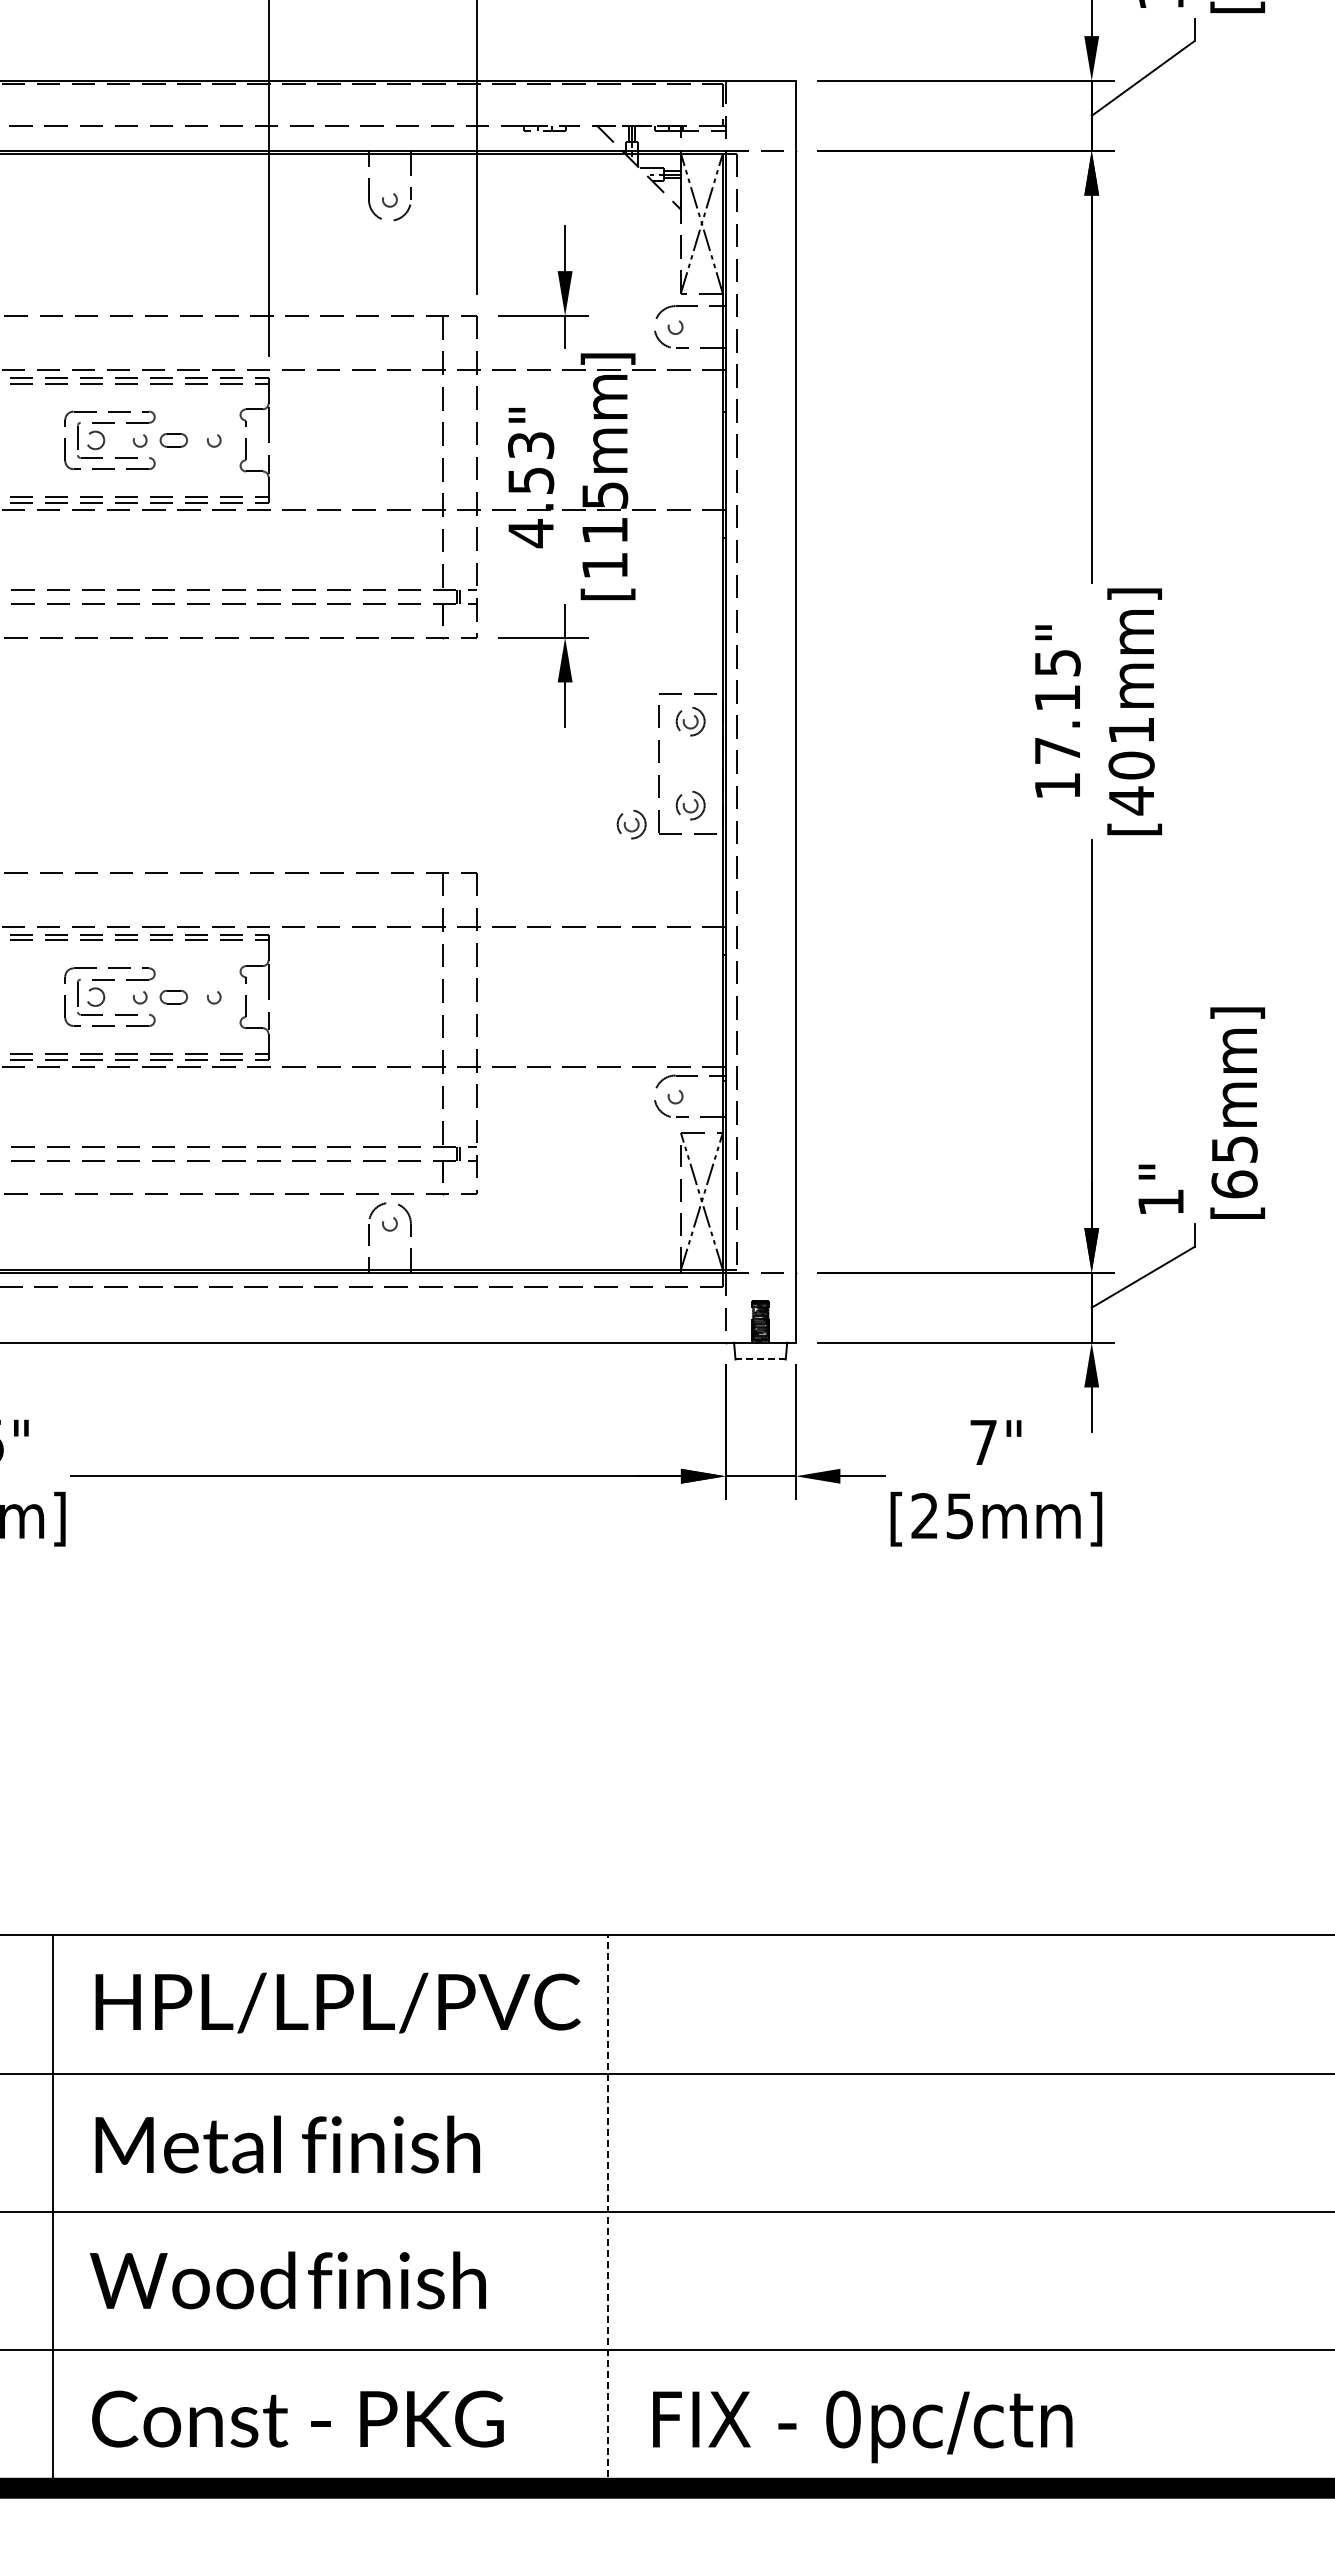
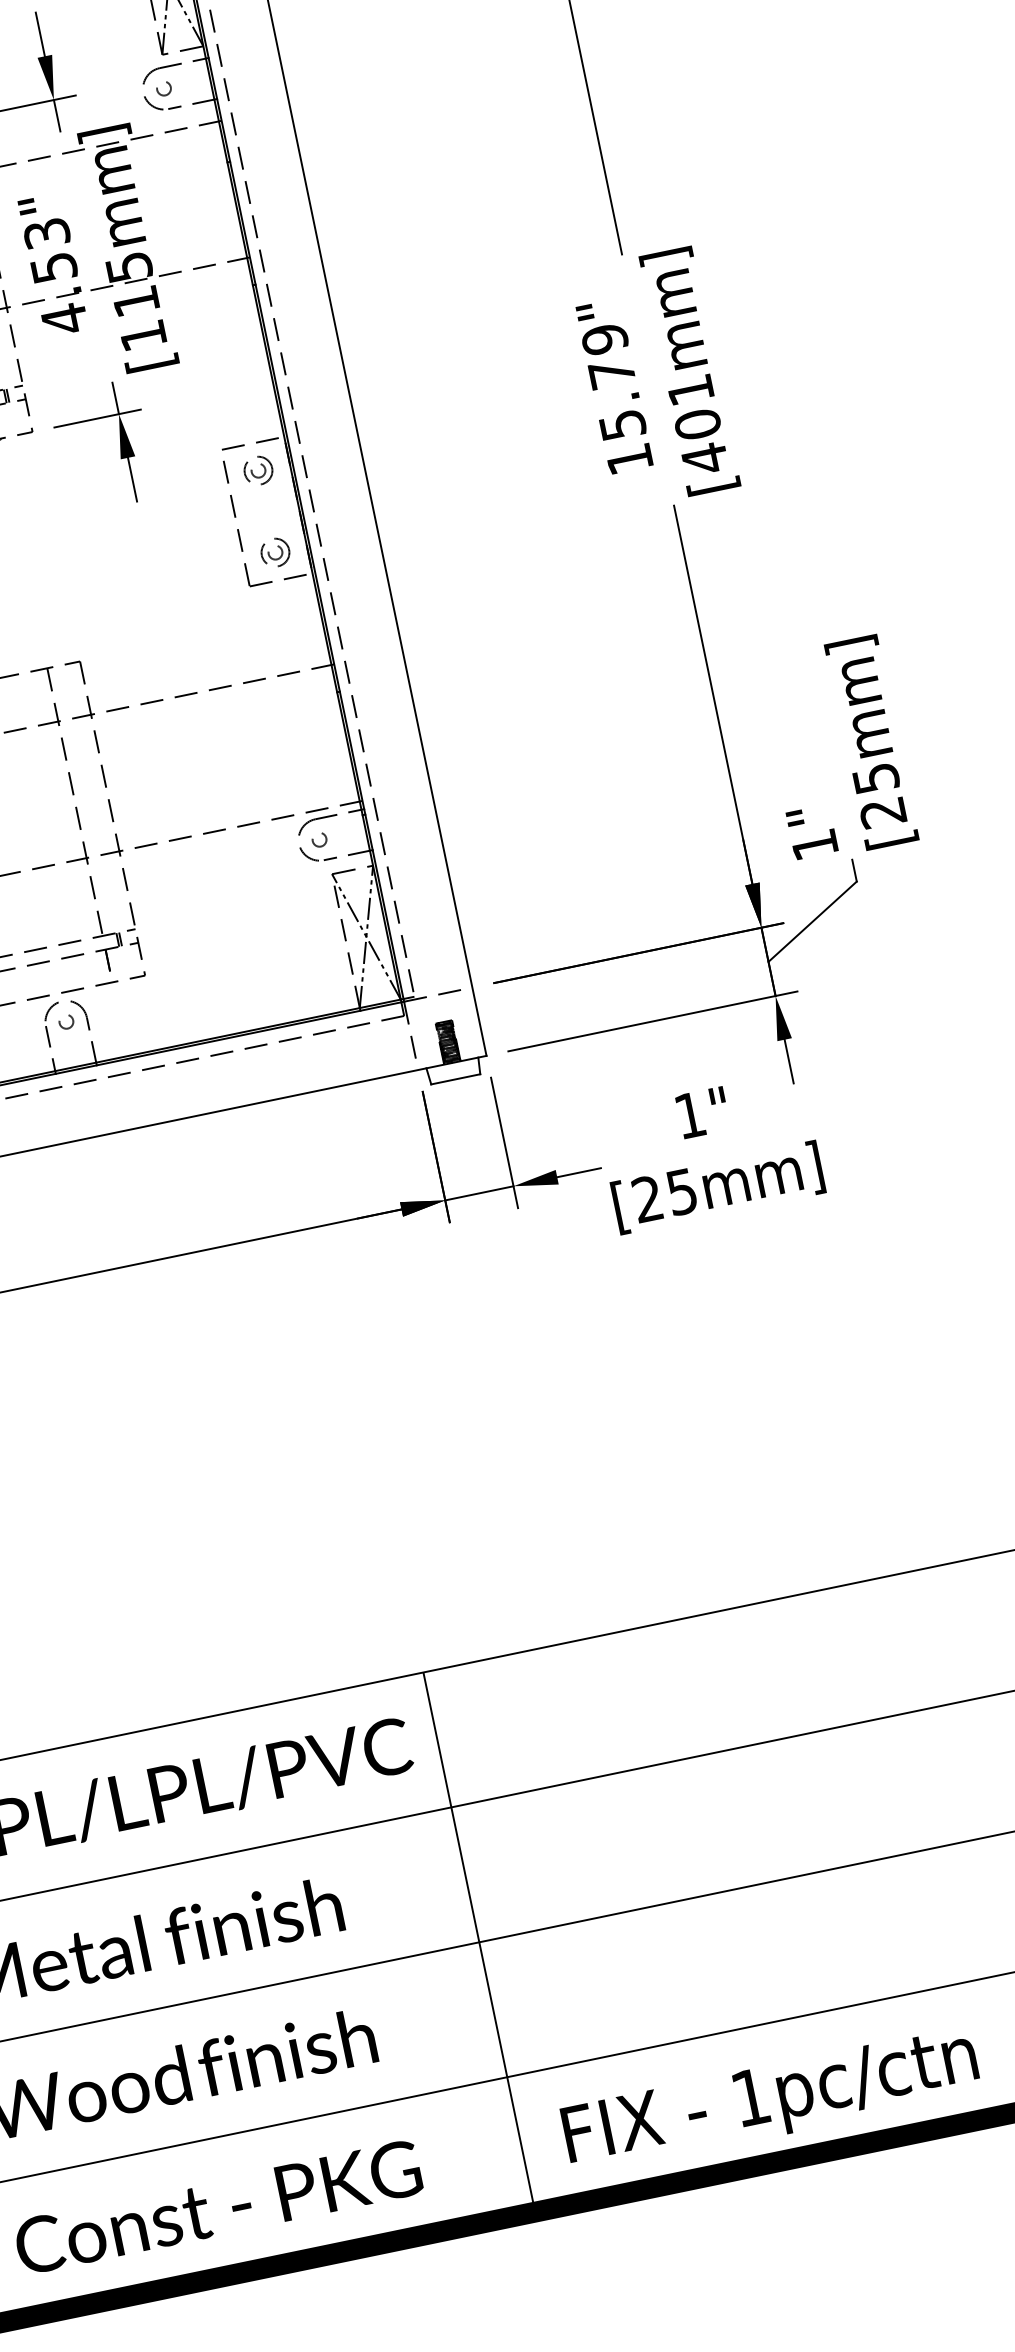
text: (1057, 706) -> (613, 381), 17.15" -> 15.79"
part: (631, 824) -> (221, 583), removed
text: (1234, 1184) -> (883, 812), [65mm] -> [25mm]
line: (760, 1359) -> (455, 1079), dashed -> solid
text: (983, 1442) -> (690, 1115), 7" -> 1"
line: (608, 2211) -> (479, 1941), dashed -> solid
text: (843, 2419) -> (750, 2097), 0pc/ctn -> 1pc/ctn

